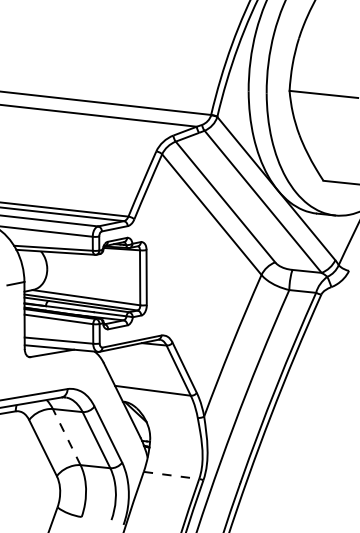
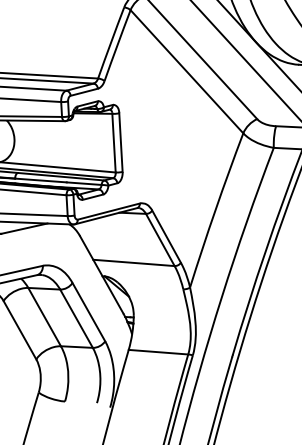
line: (66, 436) -> (44, 316), dashed -> solid
line: (171, 475) -> (158, 352), dashed -> solid

